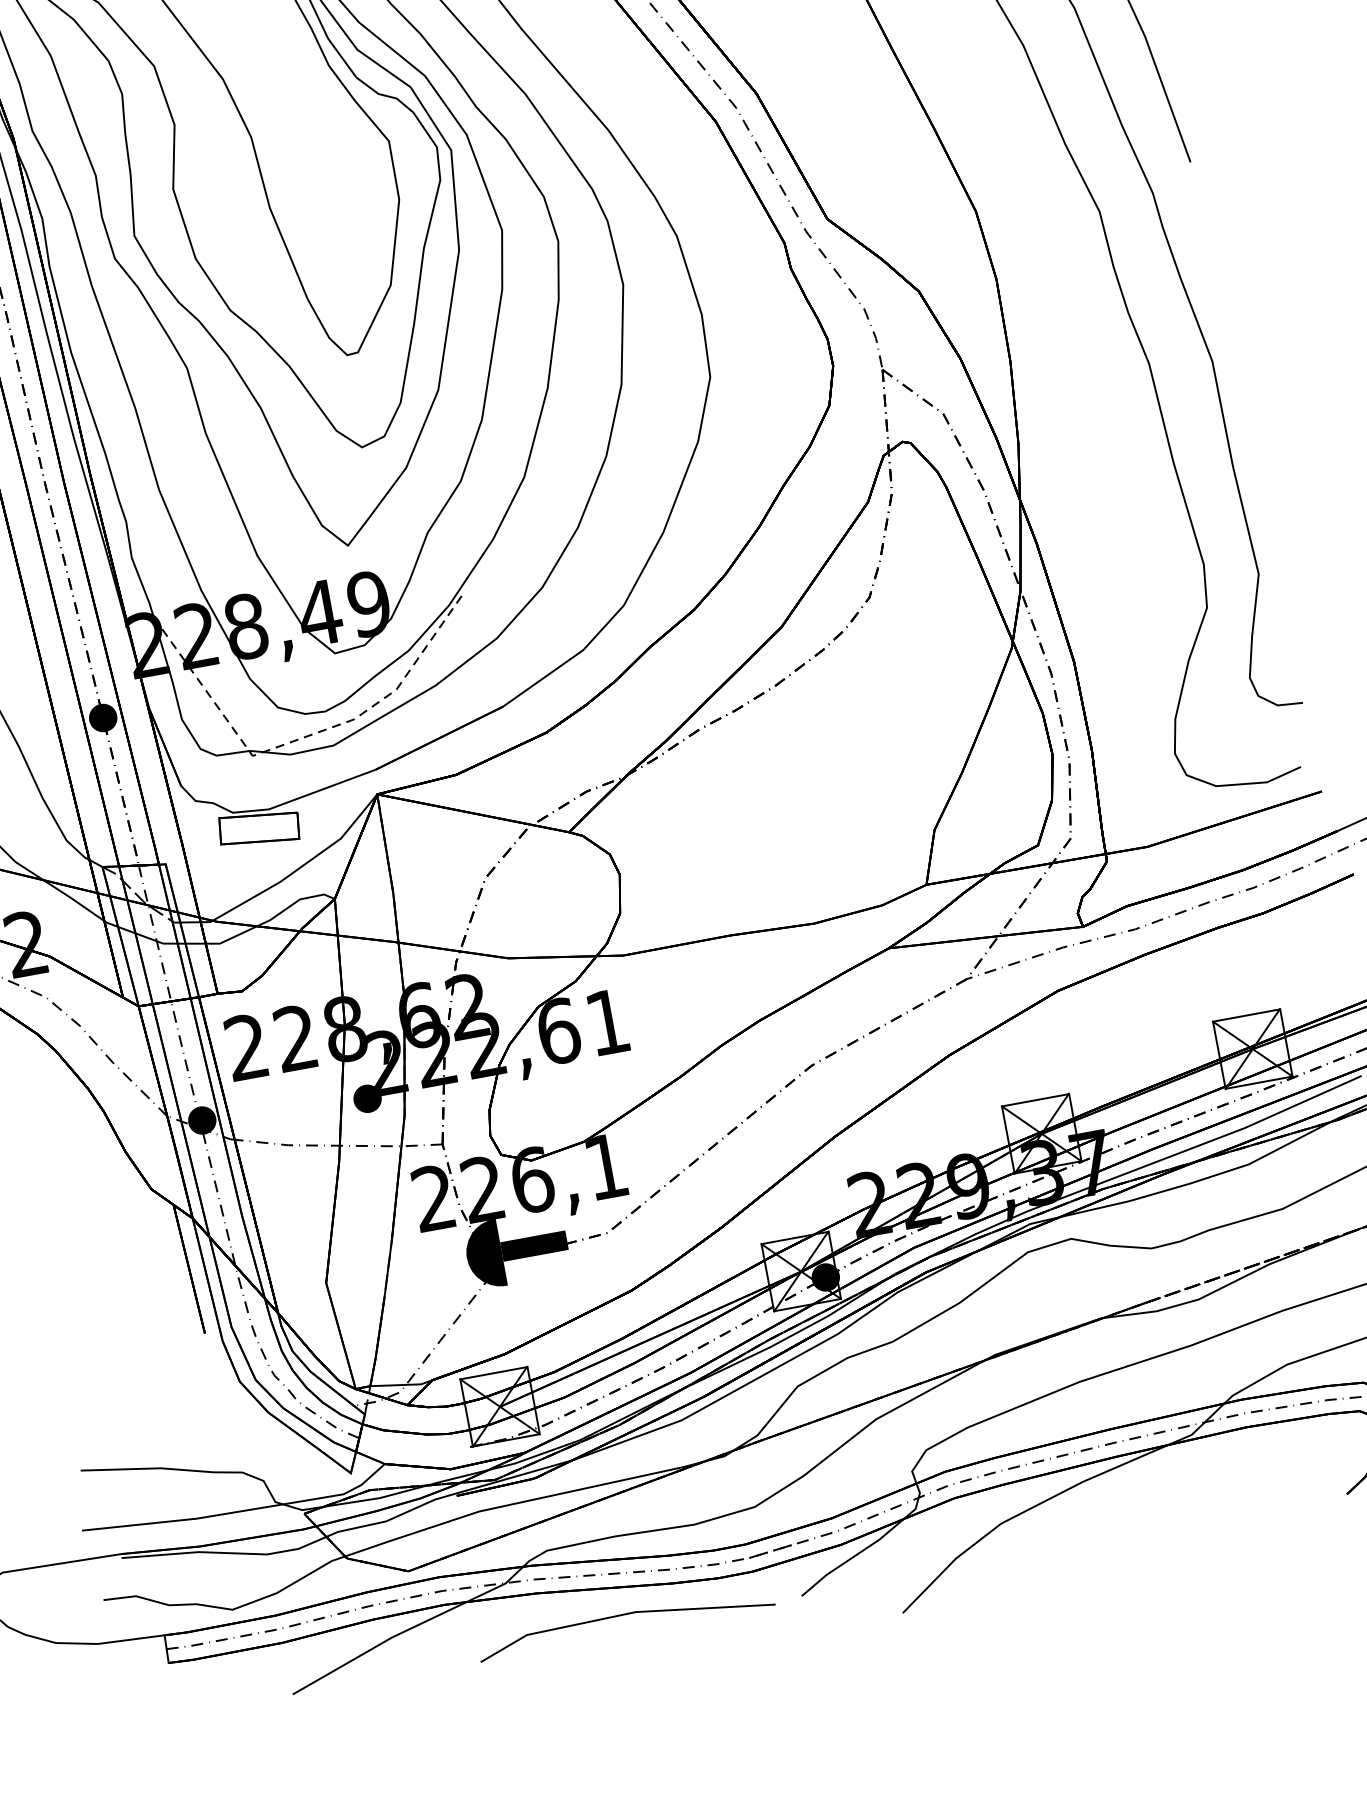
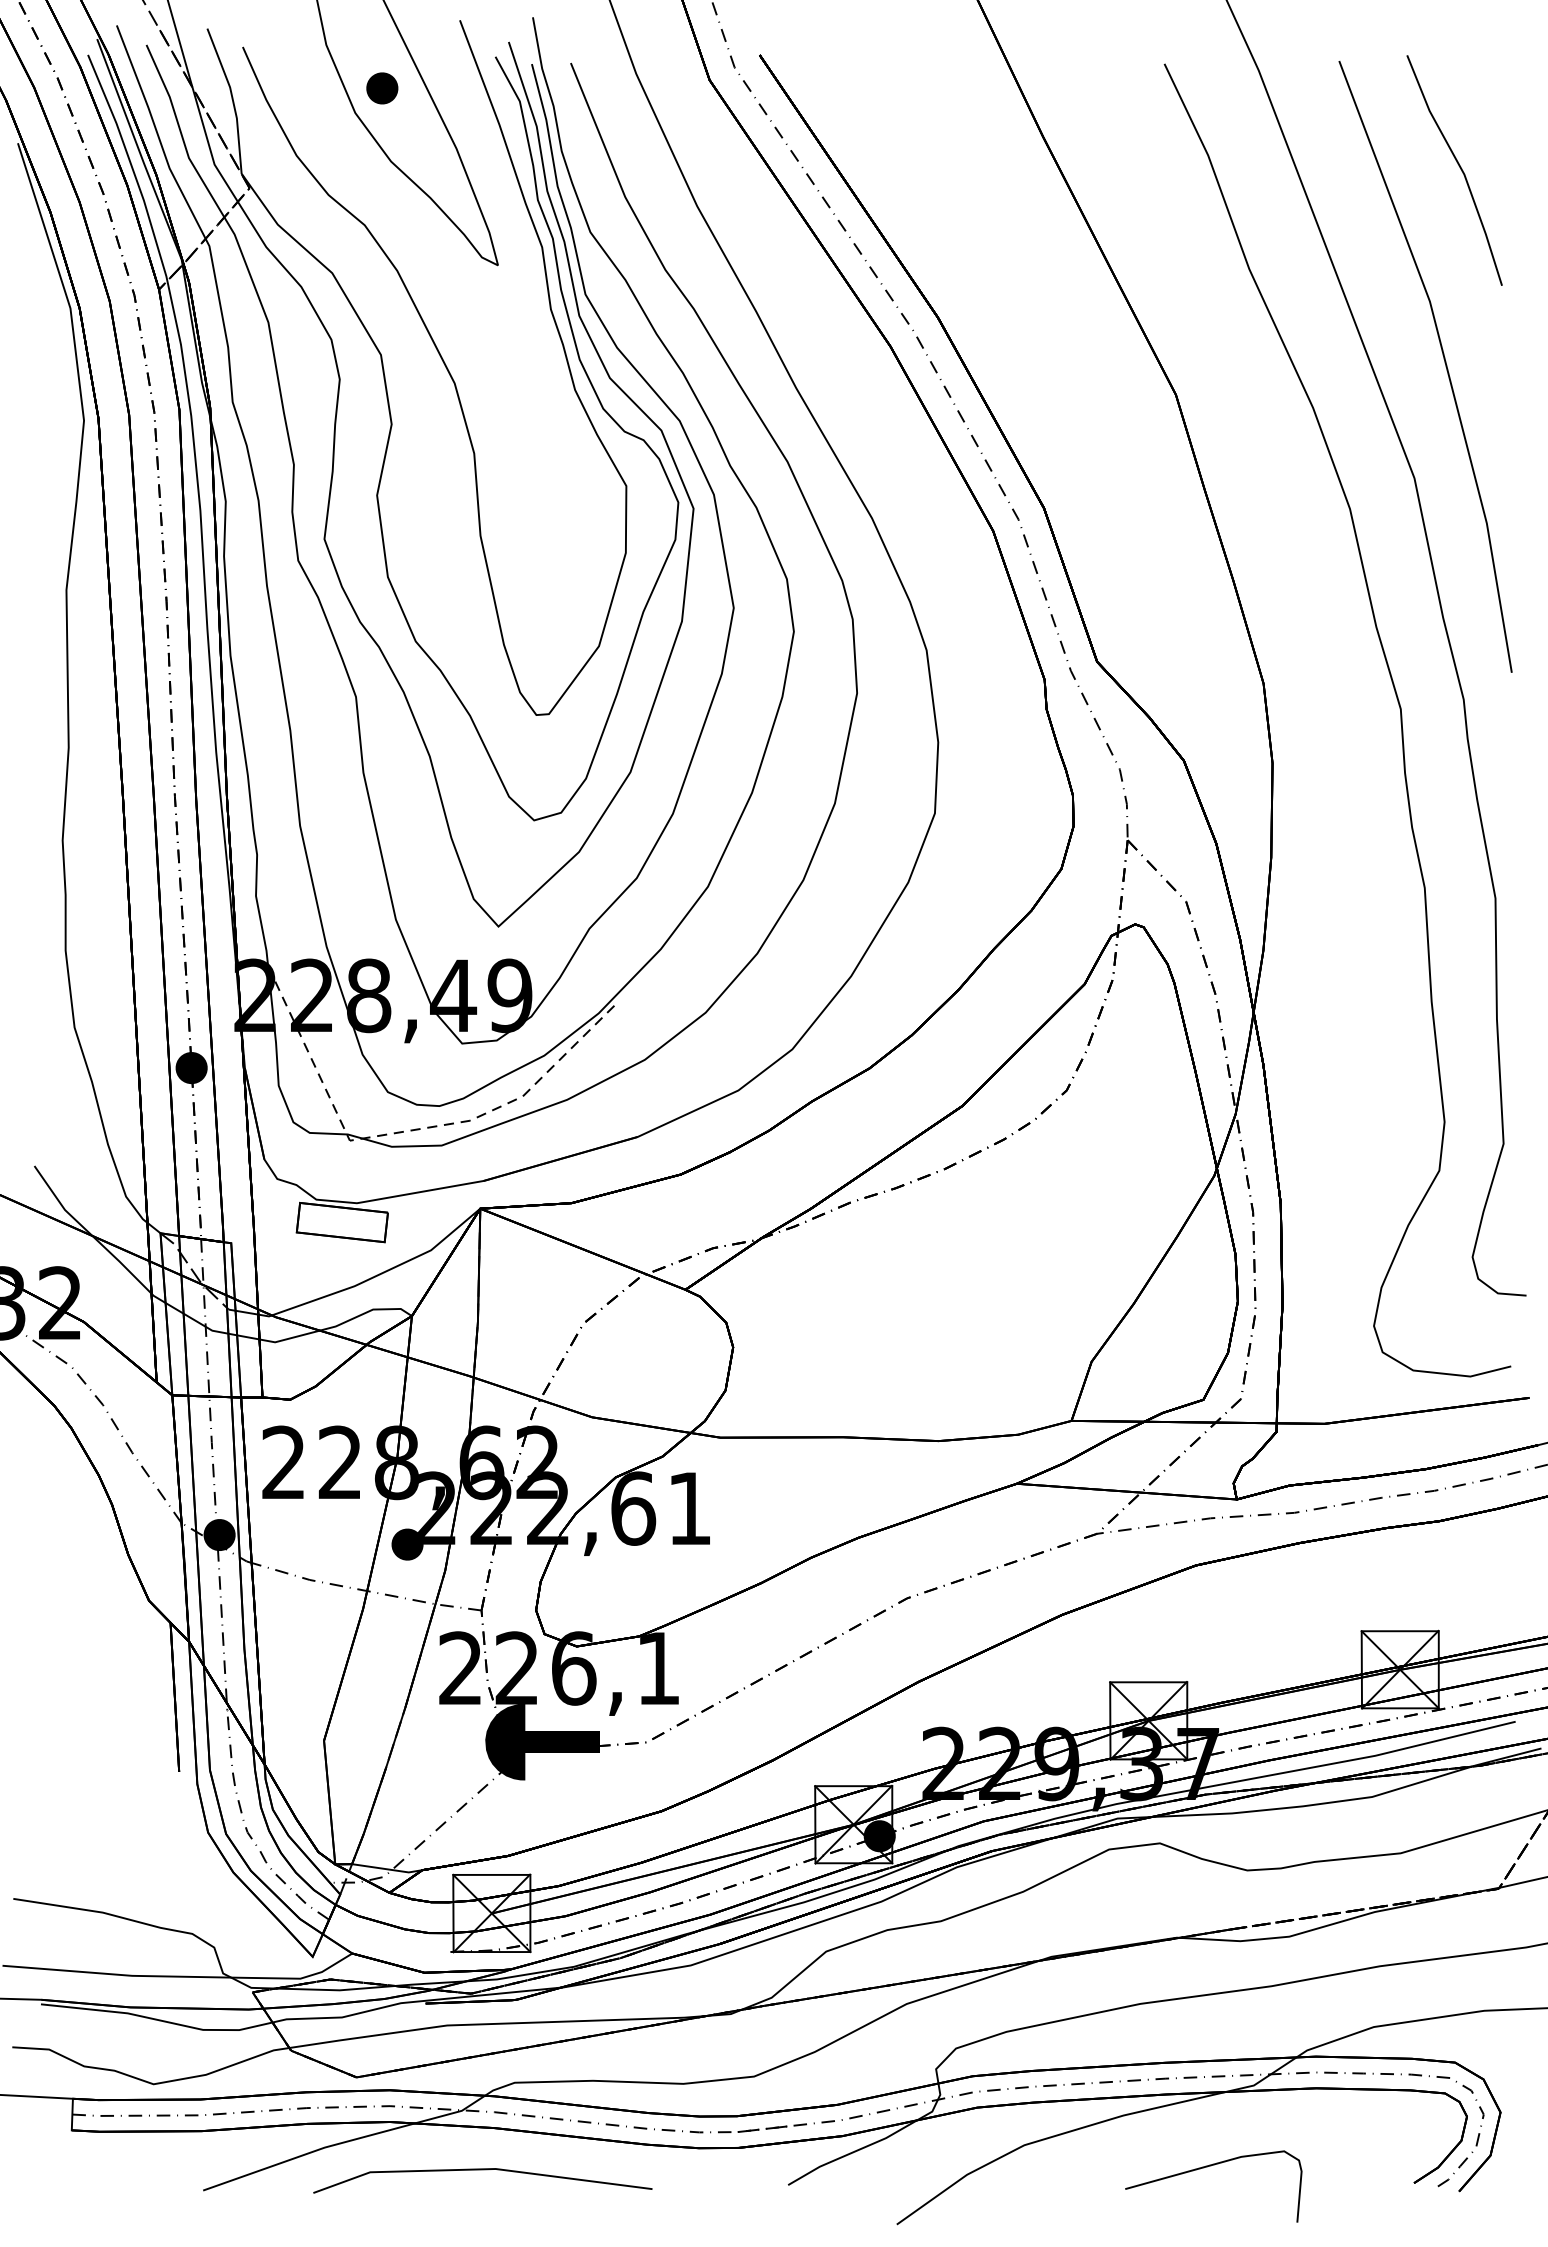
curve: (1164, 1513) -> (1207, 2167), added
line: (624, 1615) -> (482, 2170), moved

